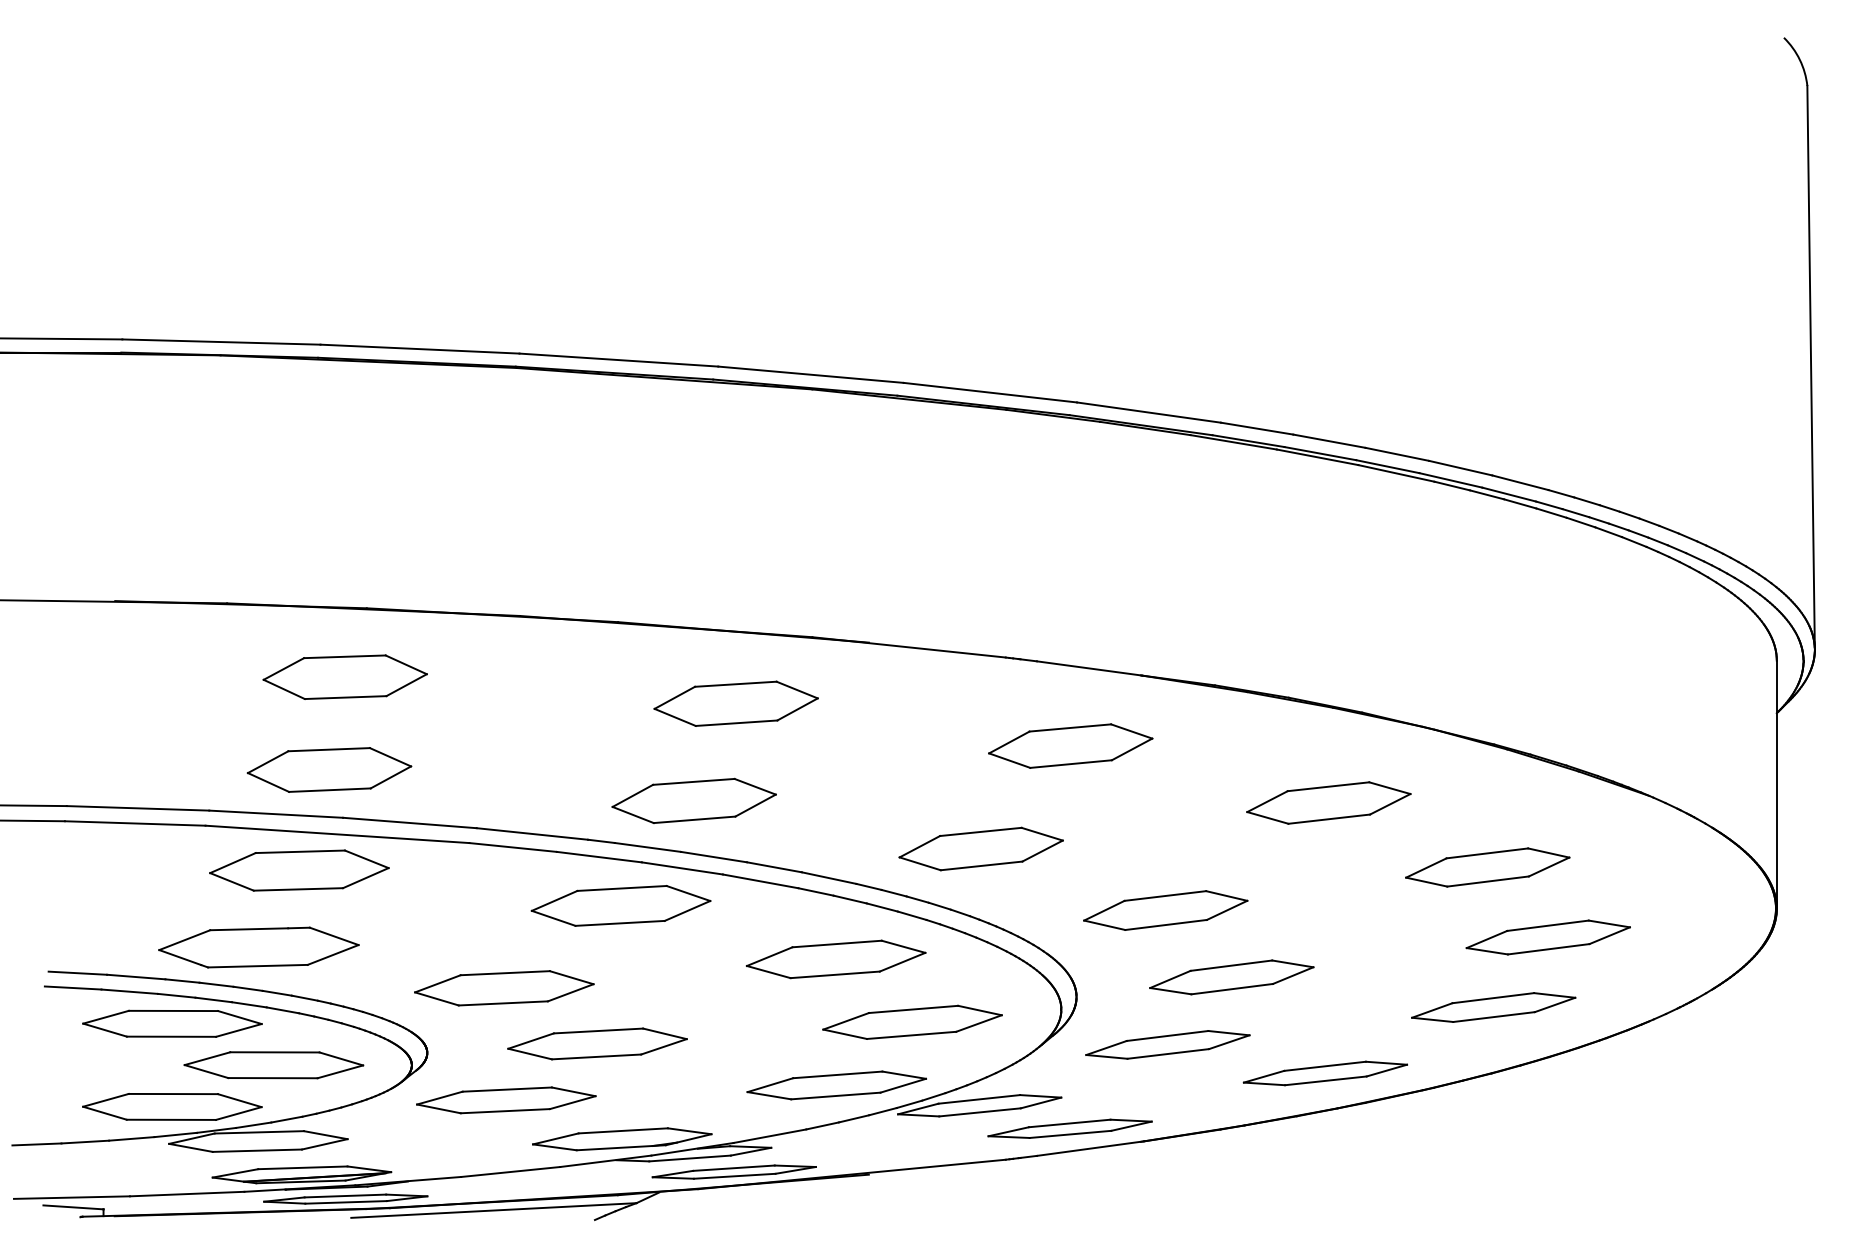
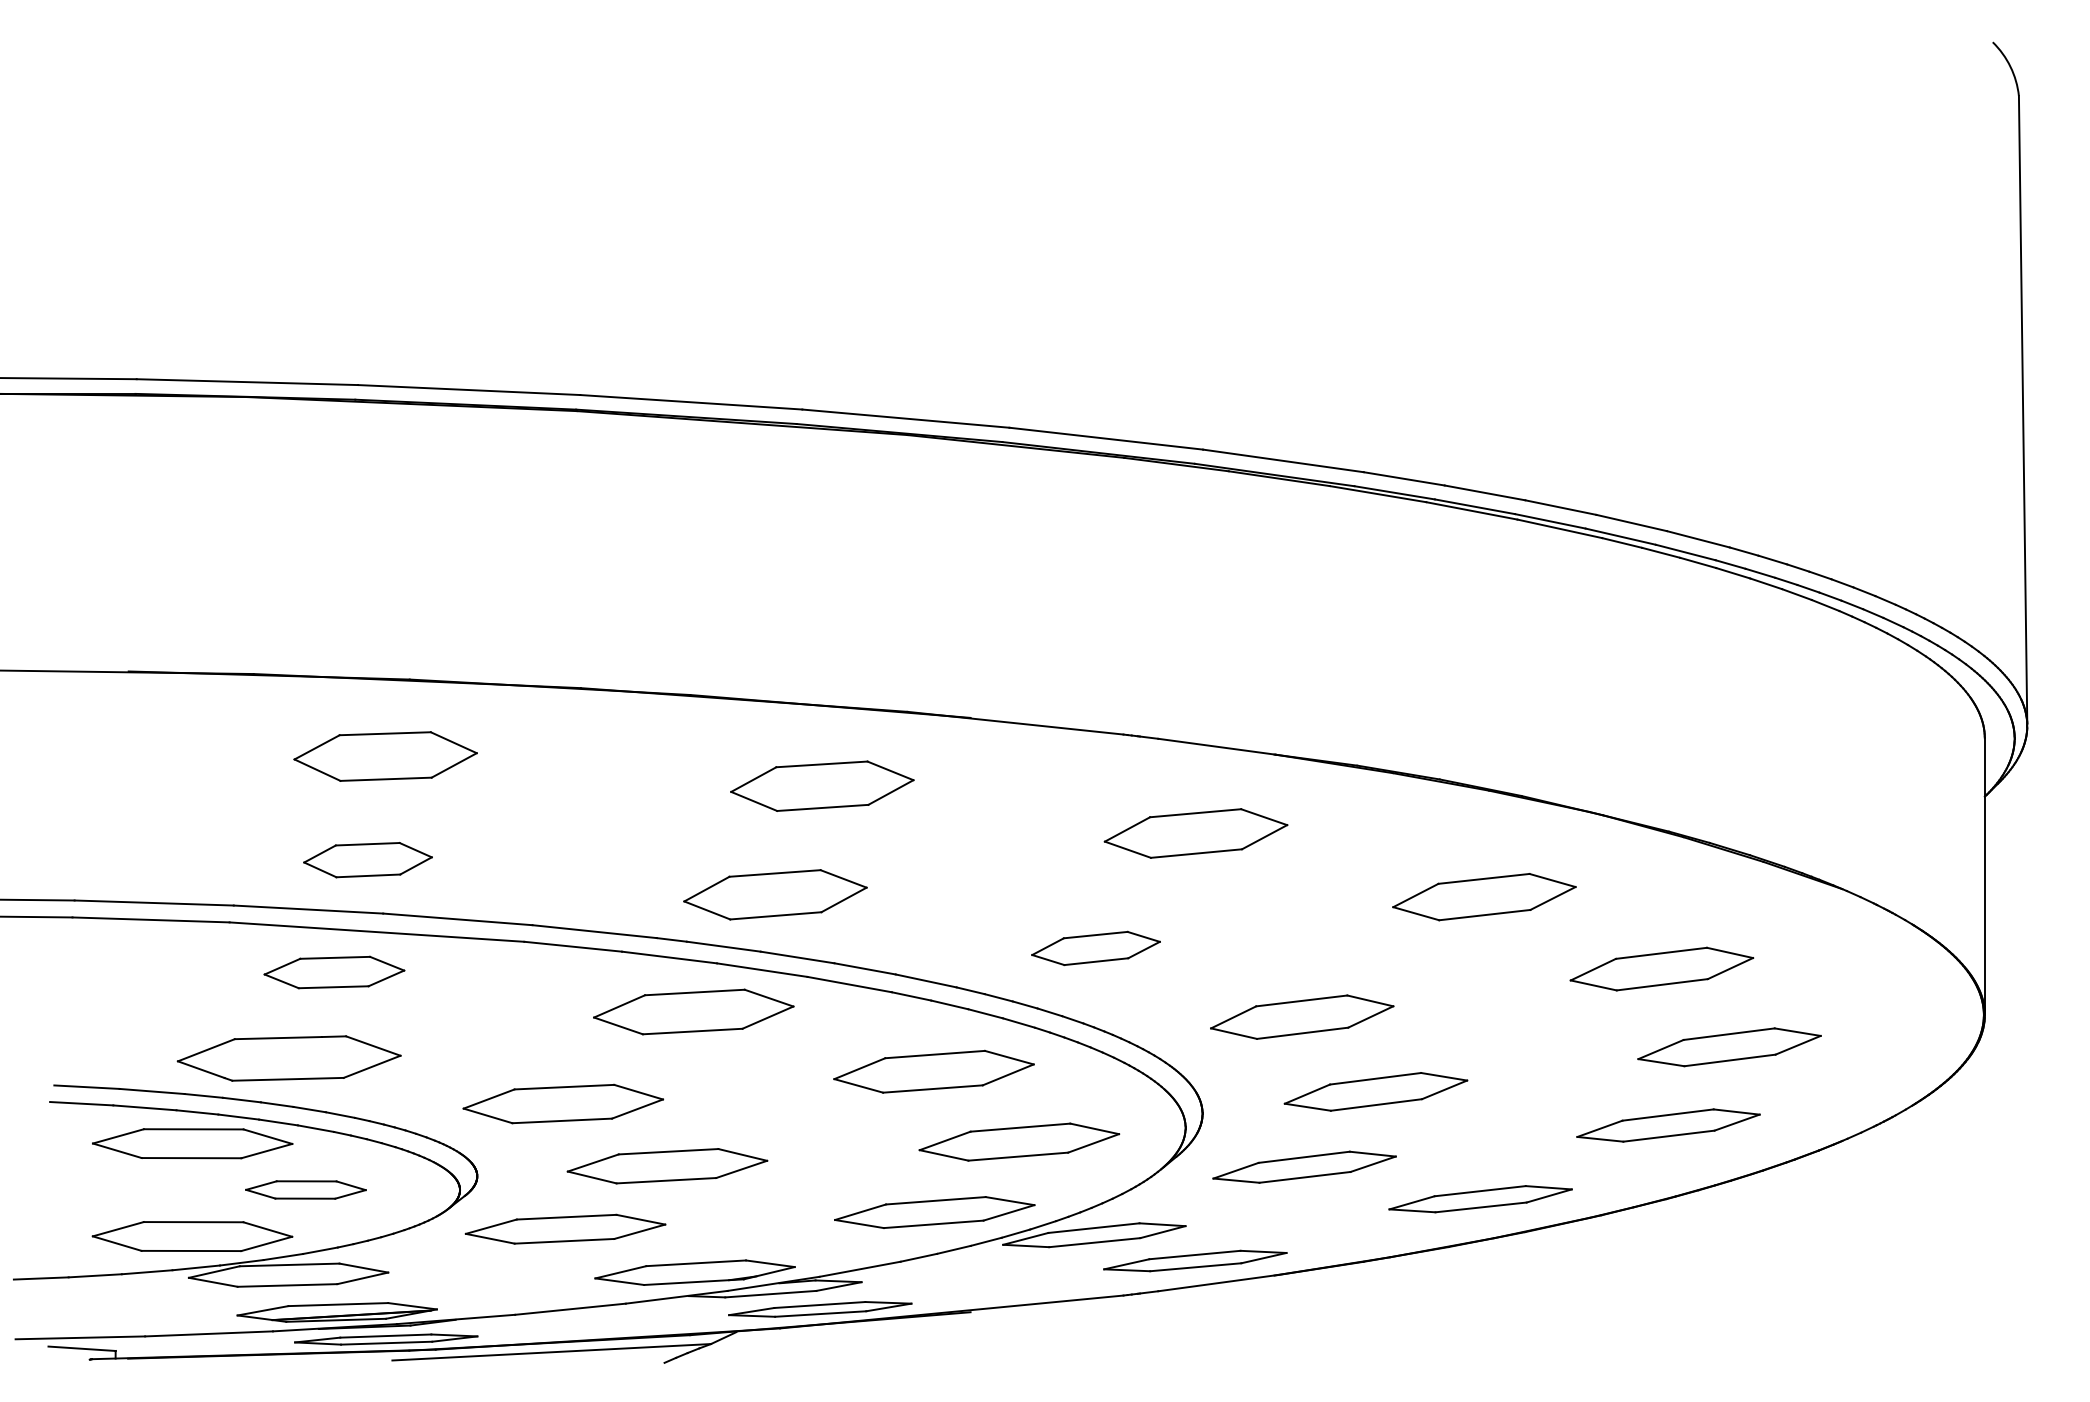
part: (329, 769) -> (367, 859), size x0.7
part: (980, 849) -> (1095, 948), size x0.7
part: (299, 870) -> (334, 972), size x0.7
part: (273, 1064) -> (305, 1189), size x0.6

